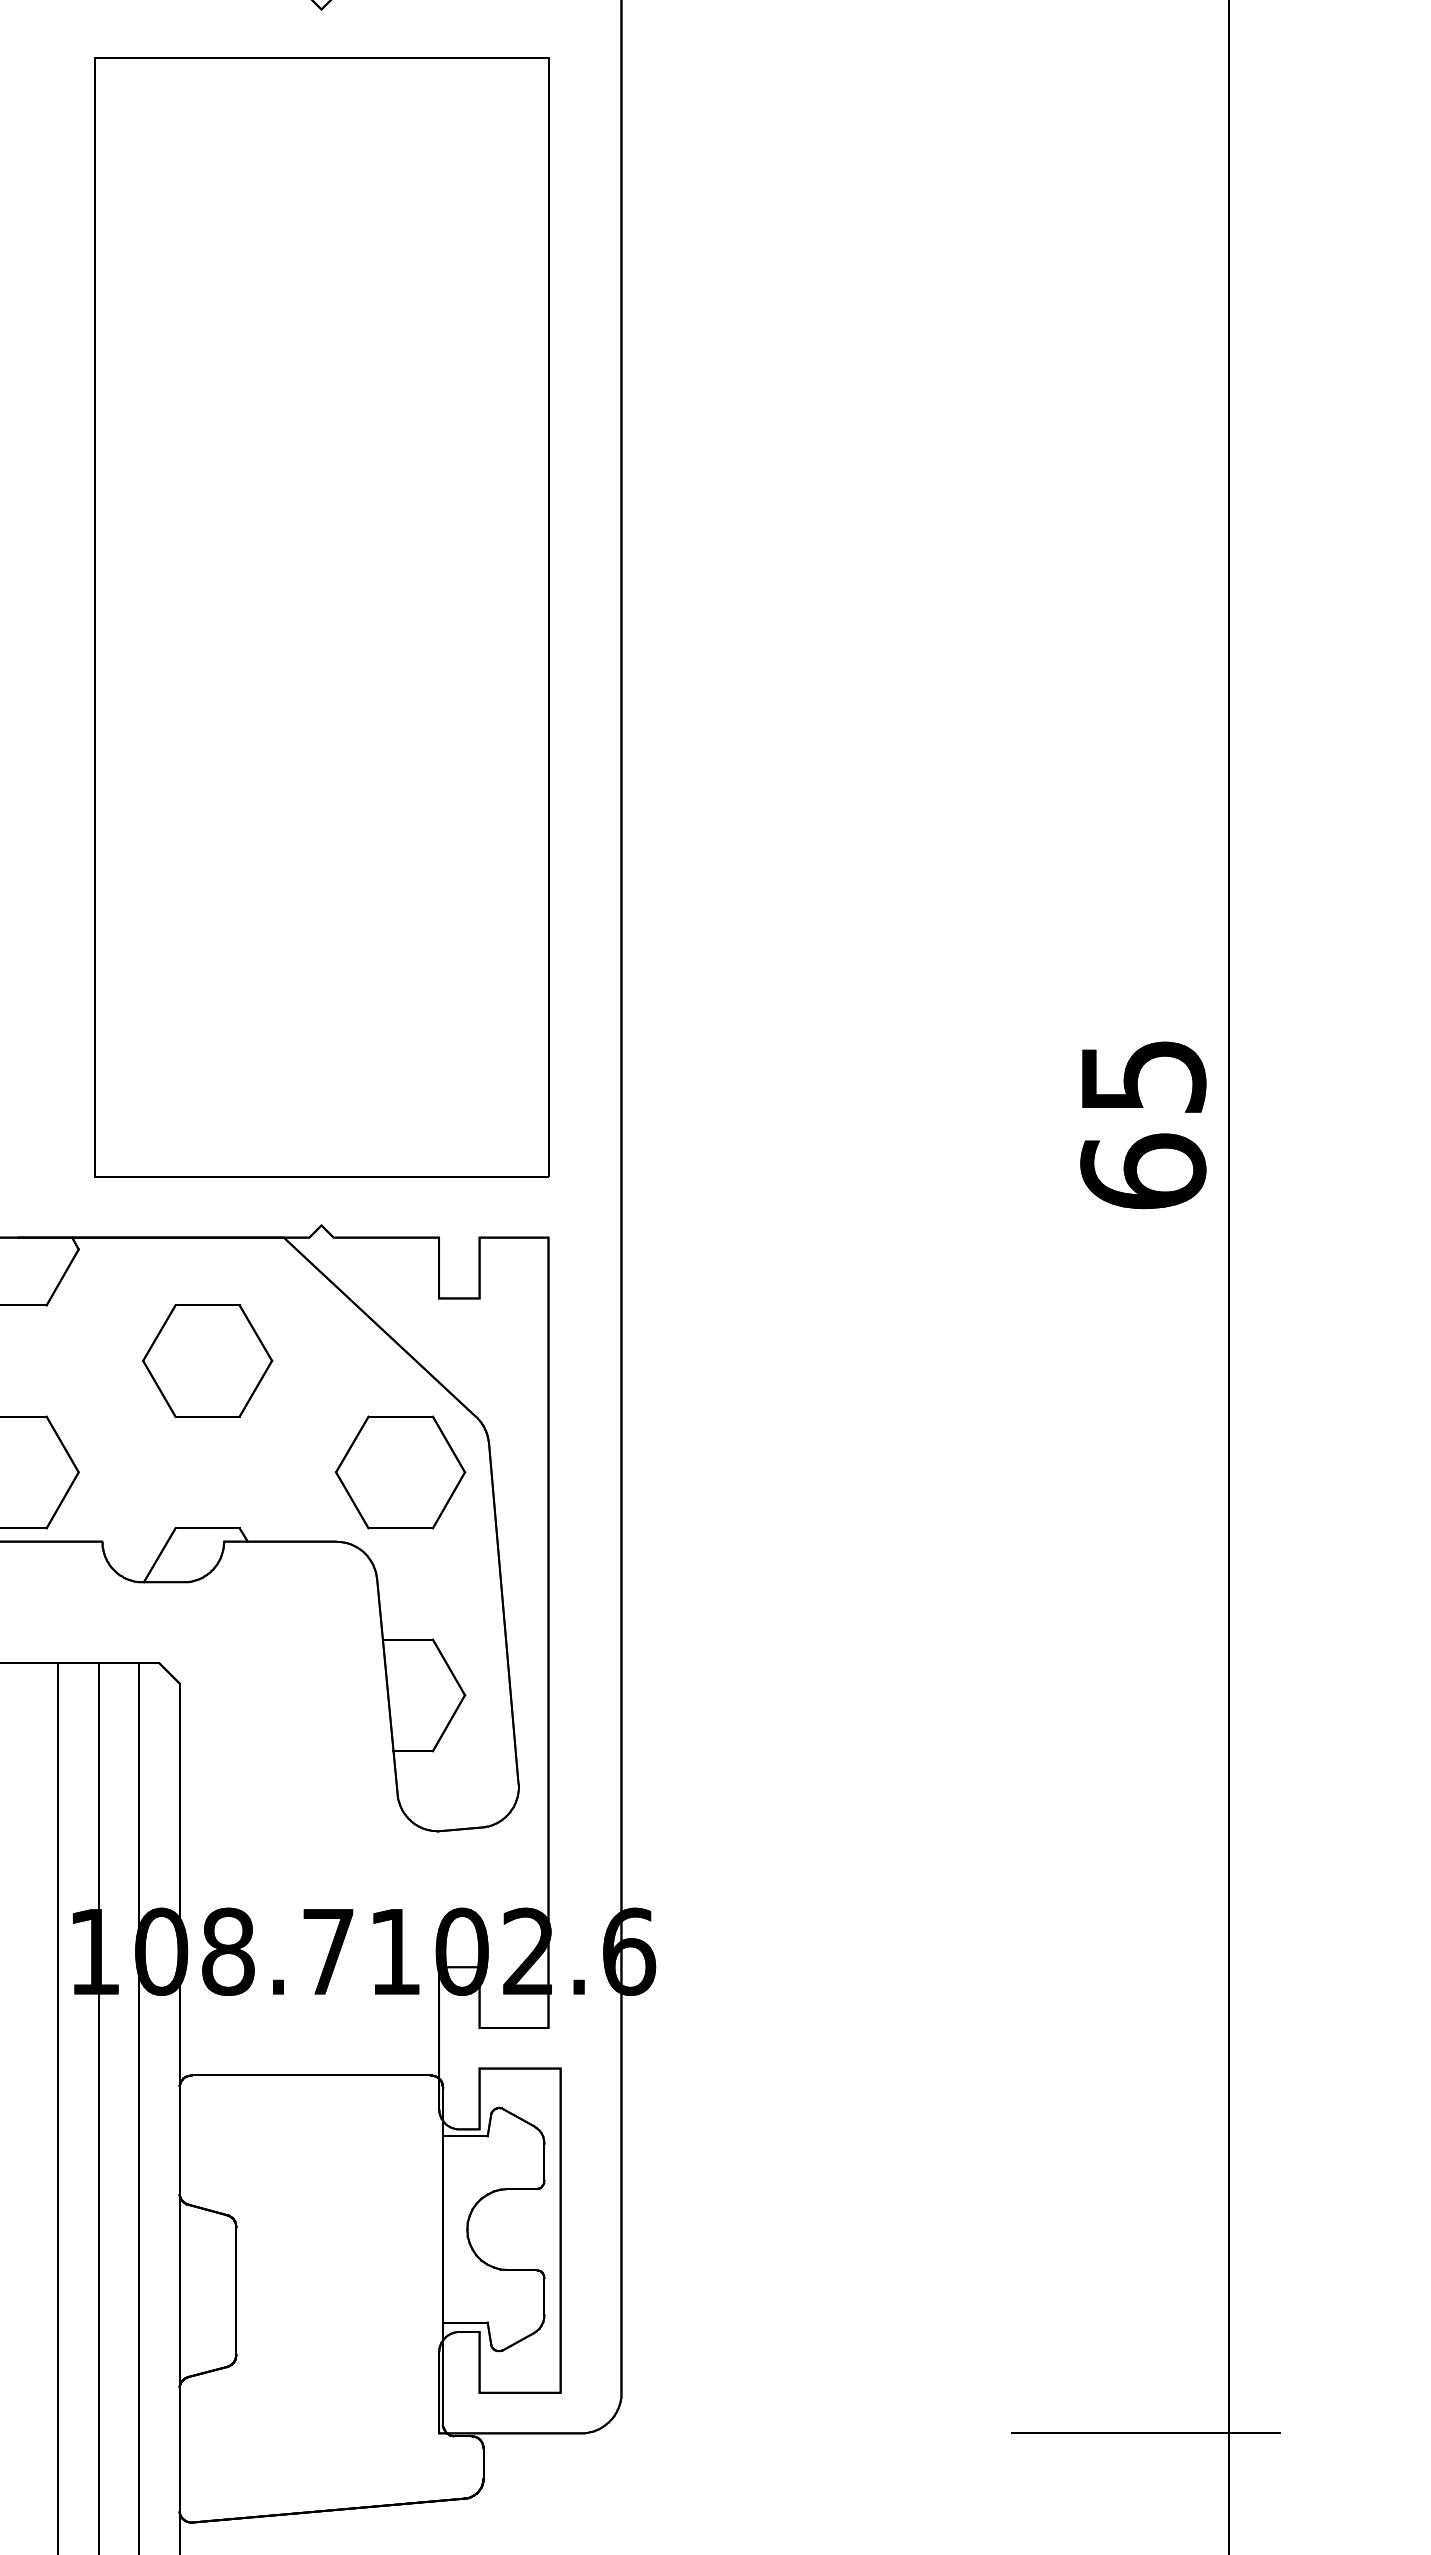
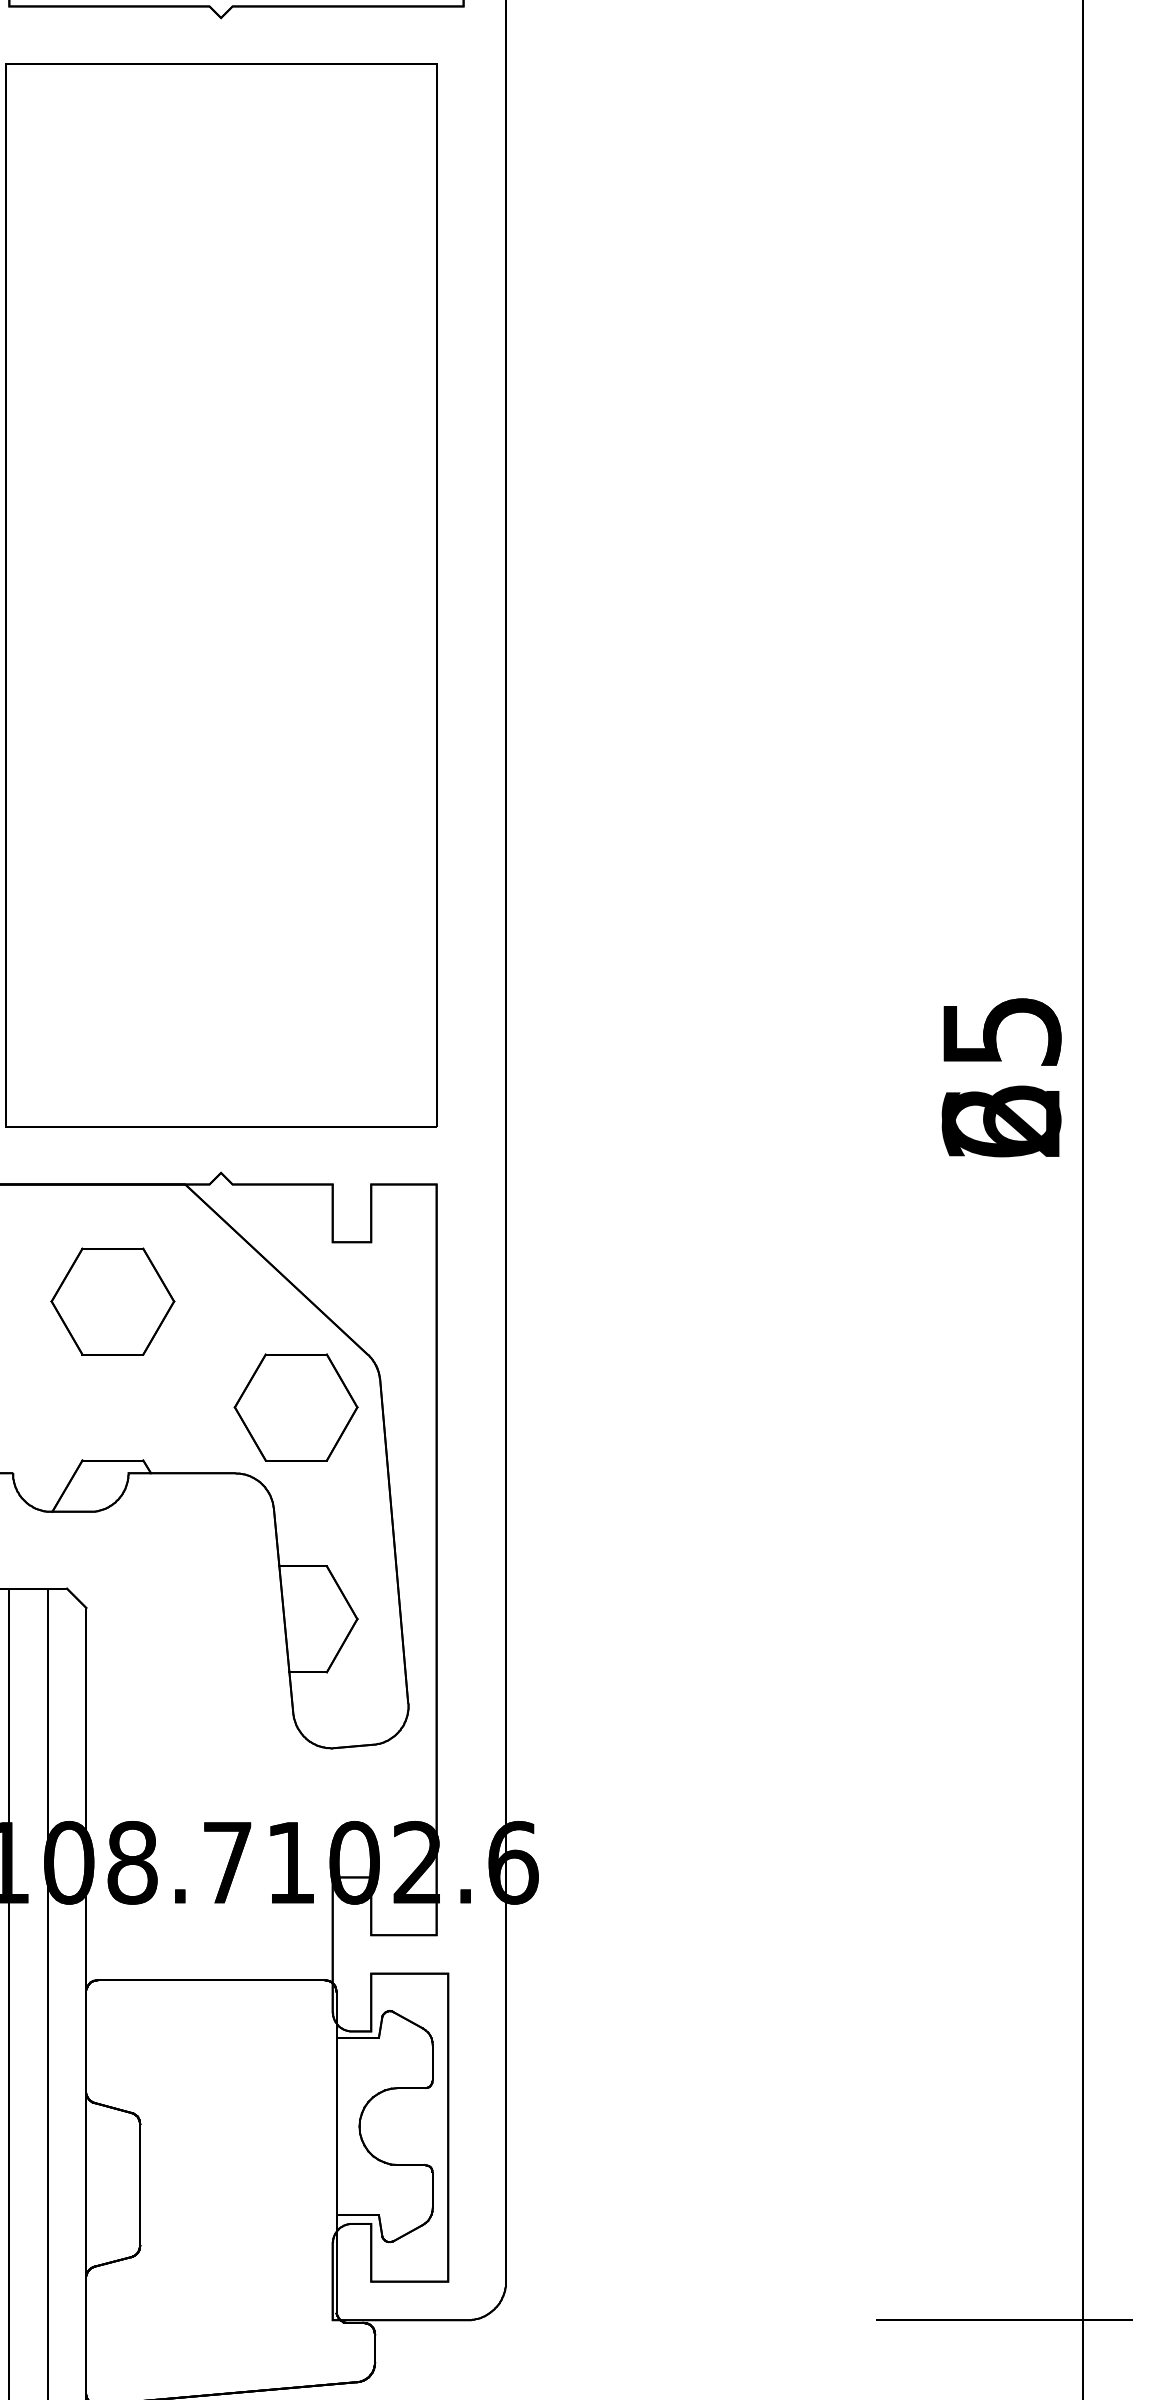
text: (1143, 1170) -> (1001, 1120), 65 -> 25

